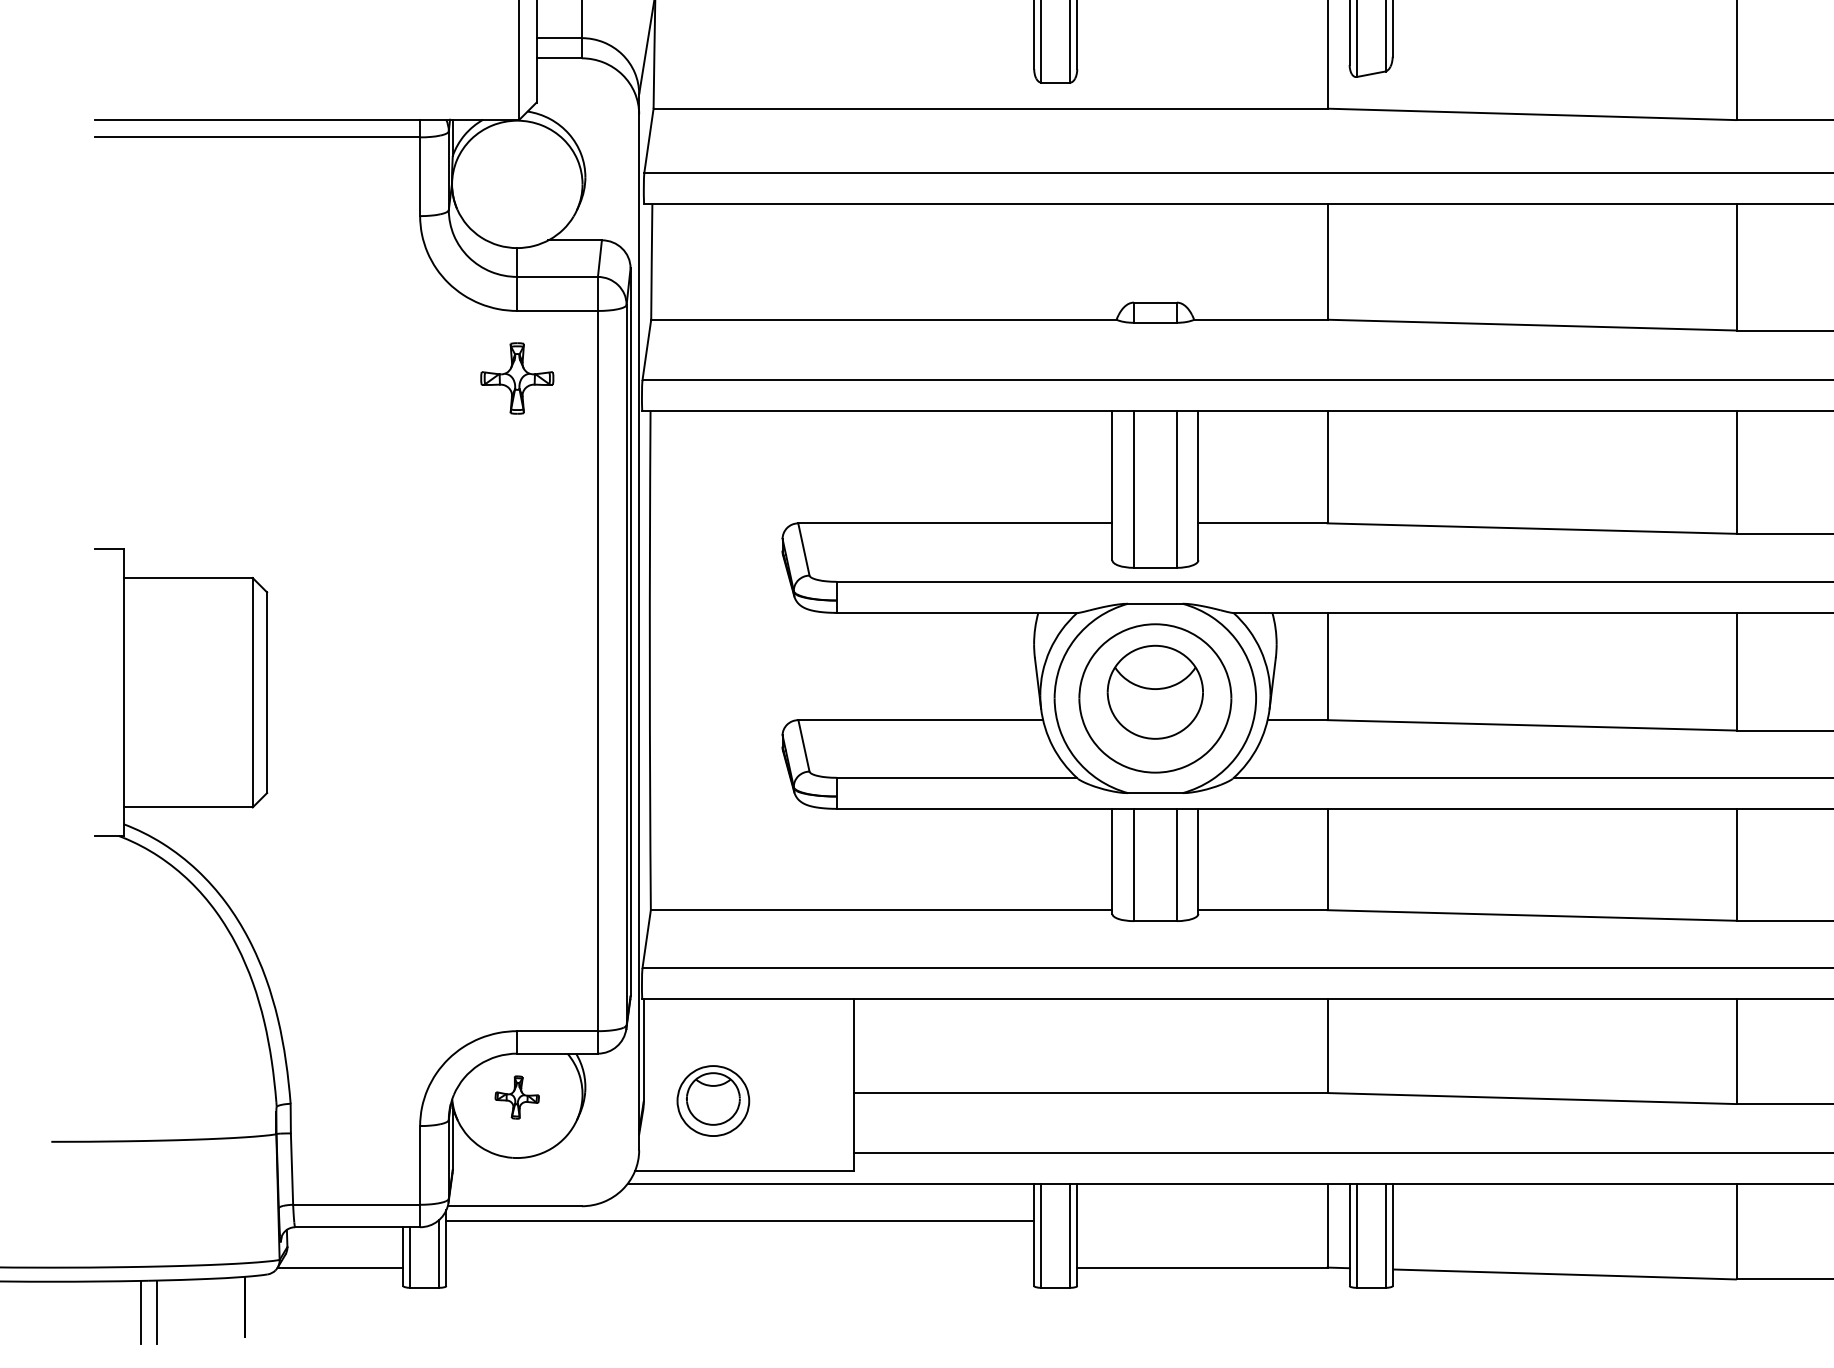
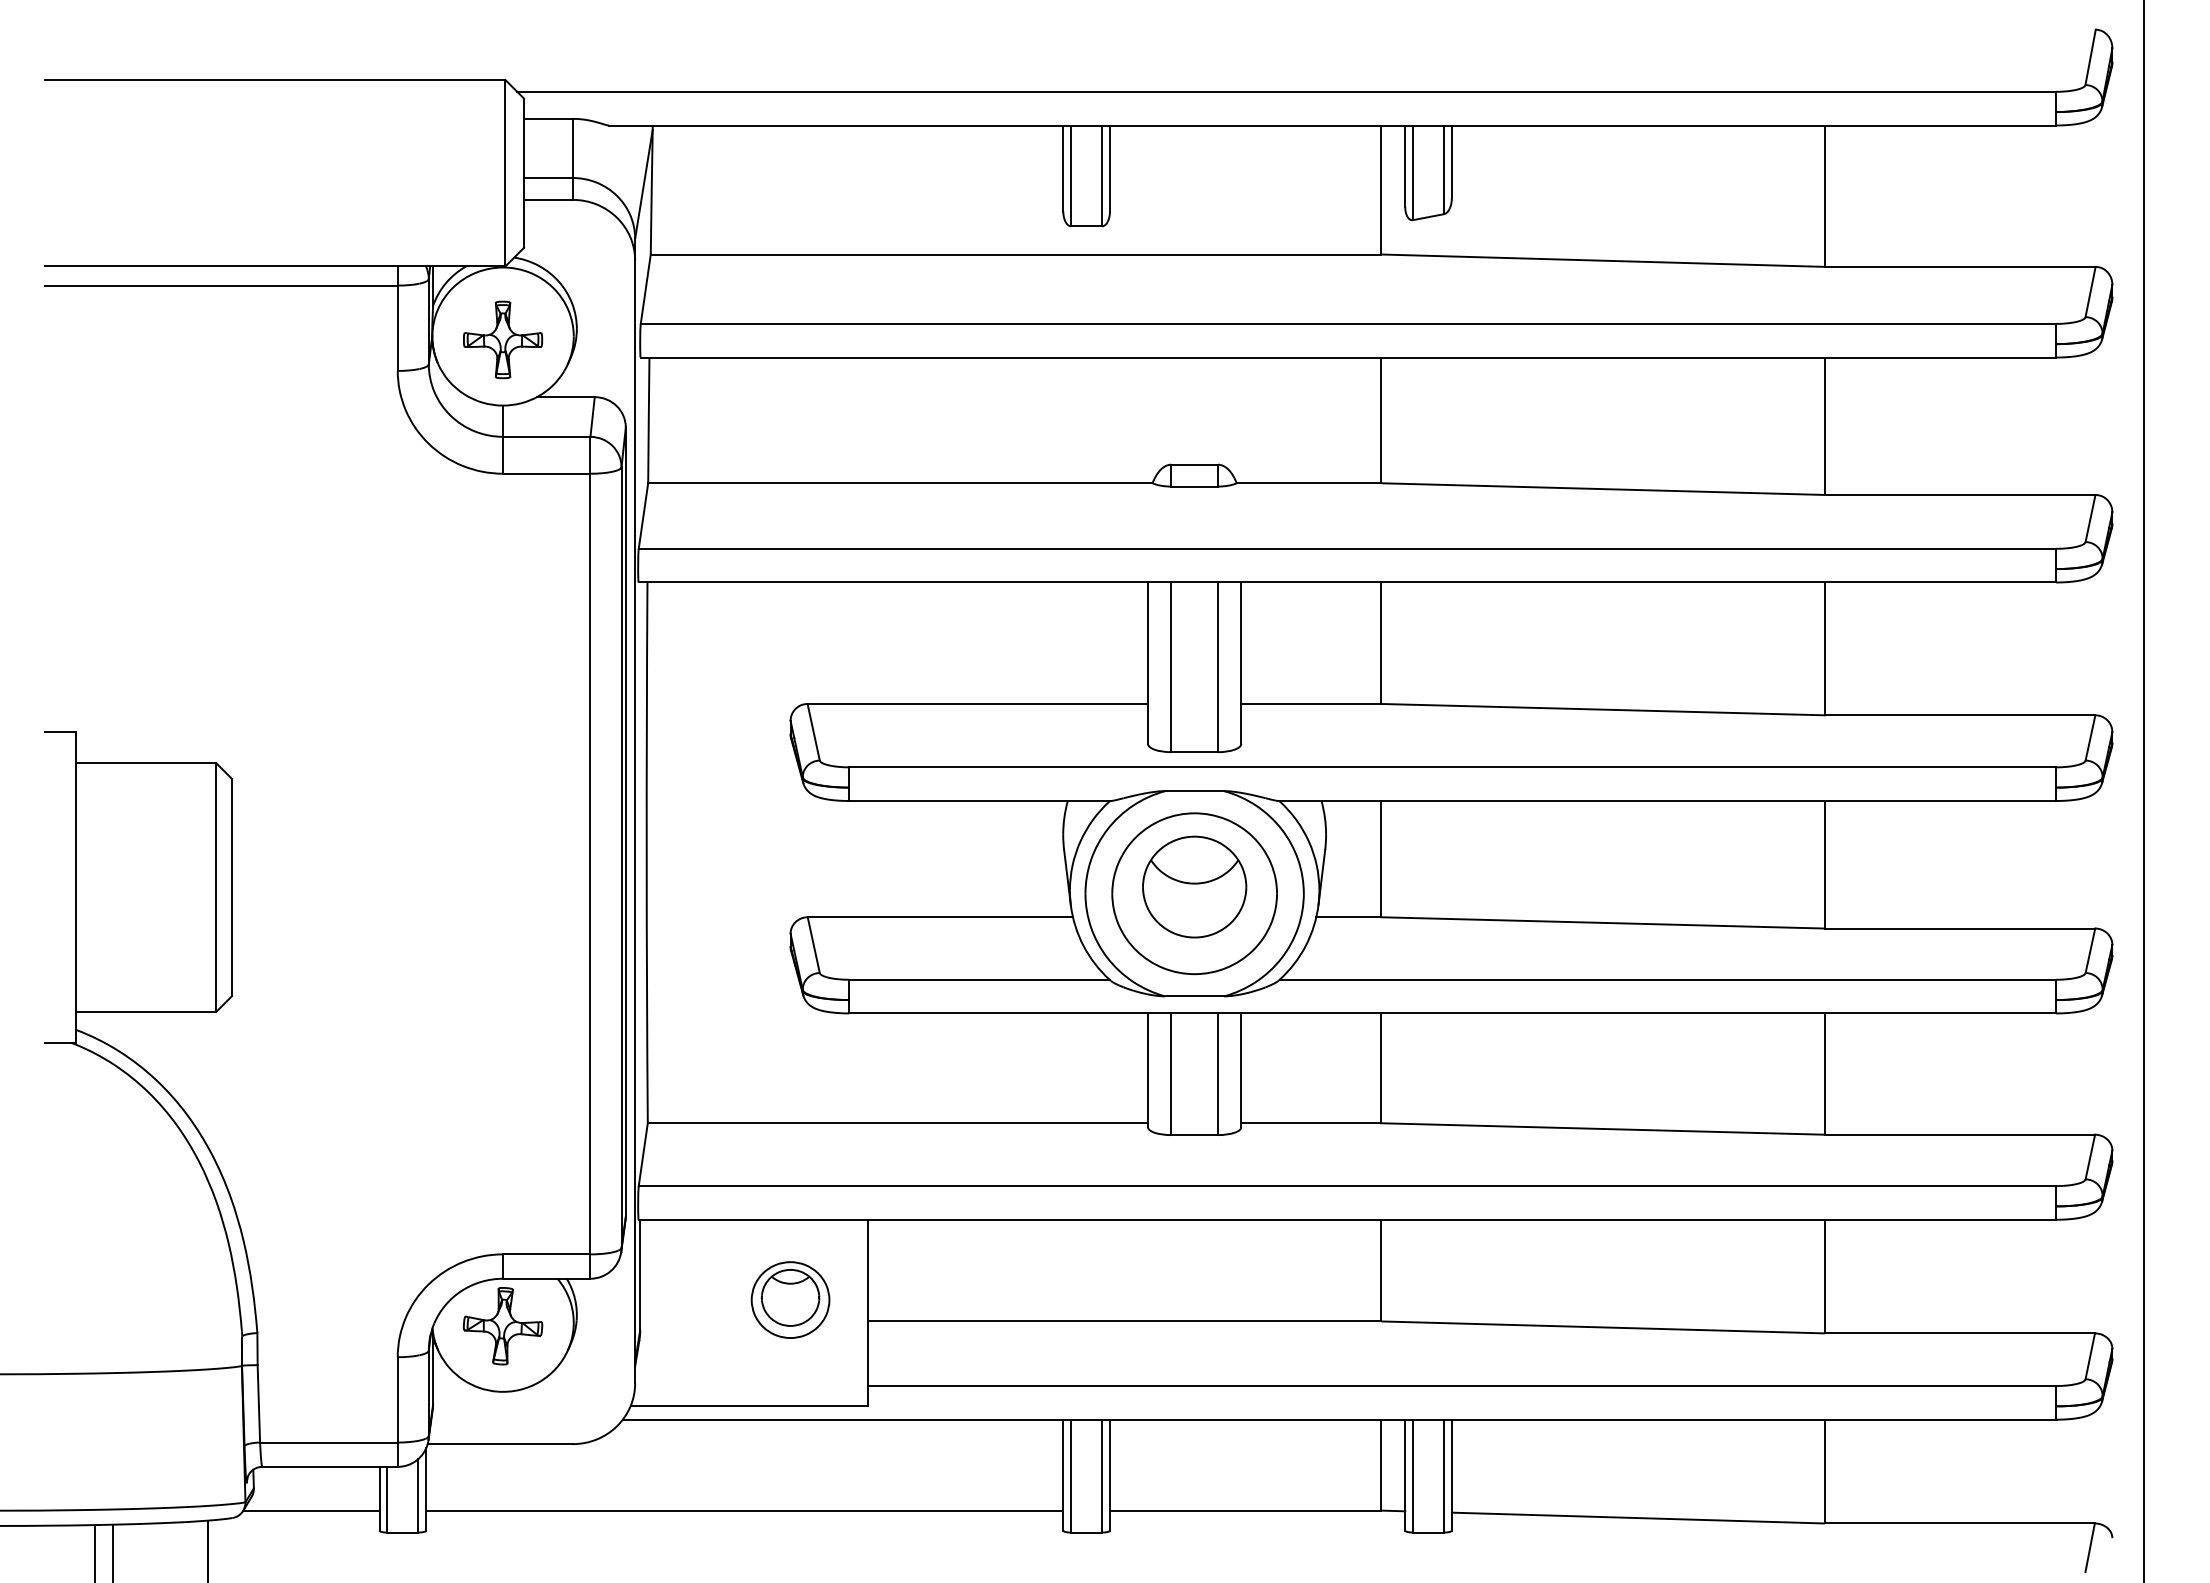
part: (516, 378) -> (502, 339), moved
part: (516, 1097) -> (502, 1326), size x1.67
part: (713, 1100) -> (790, 1299), moved
line: (740, 1221) -> (744, 1510), moved

